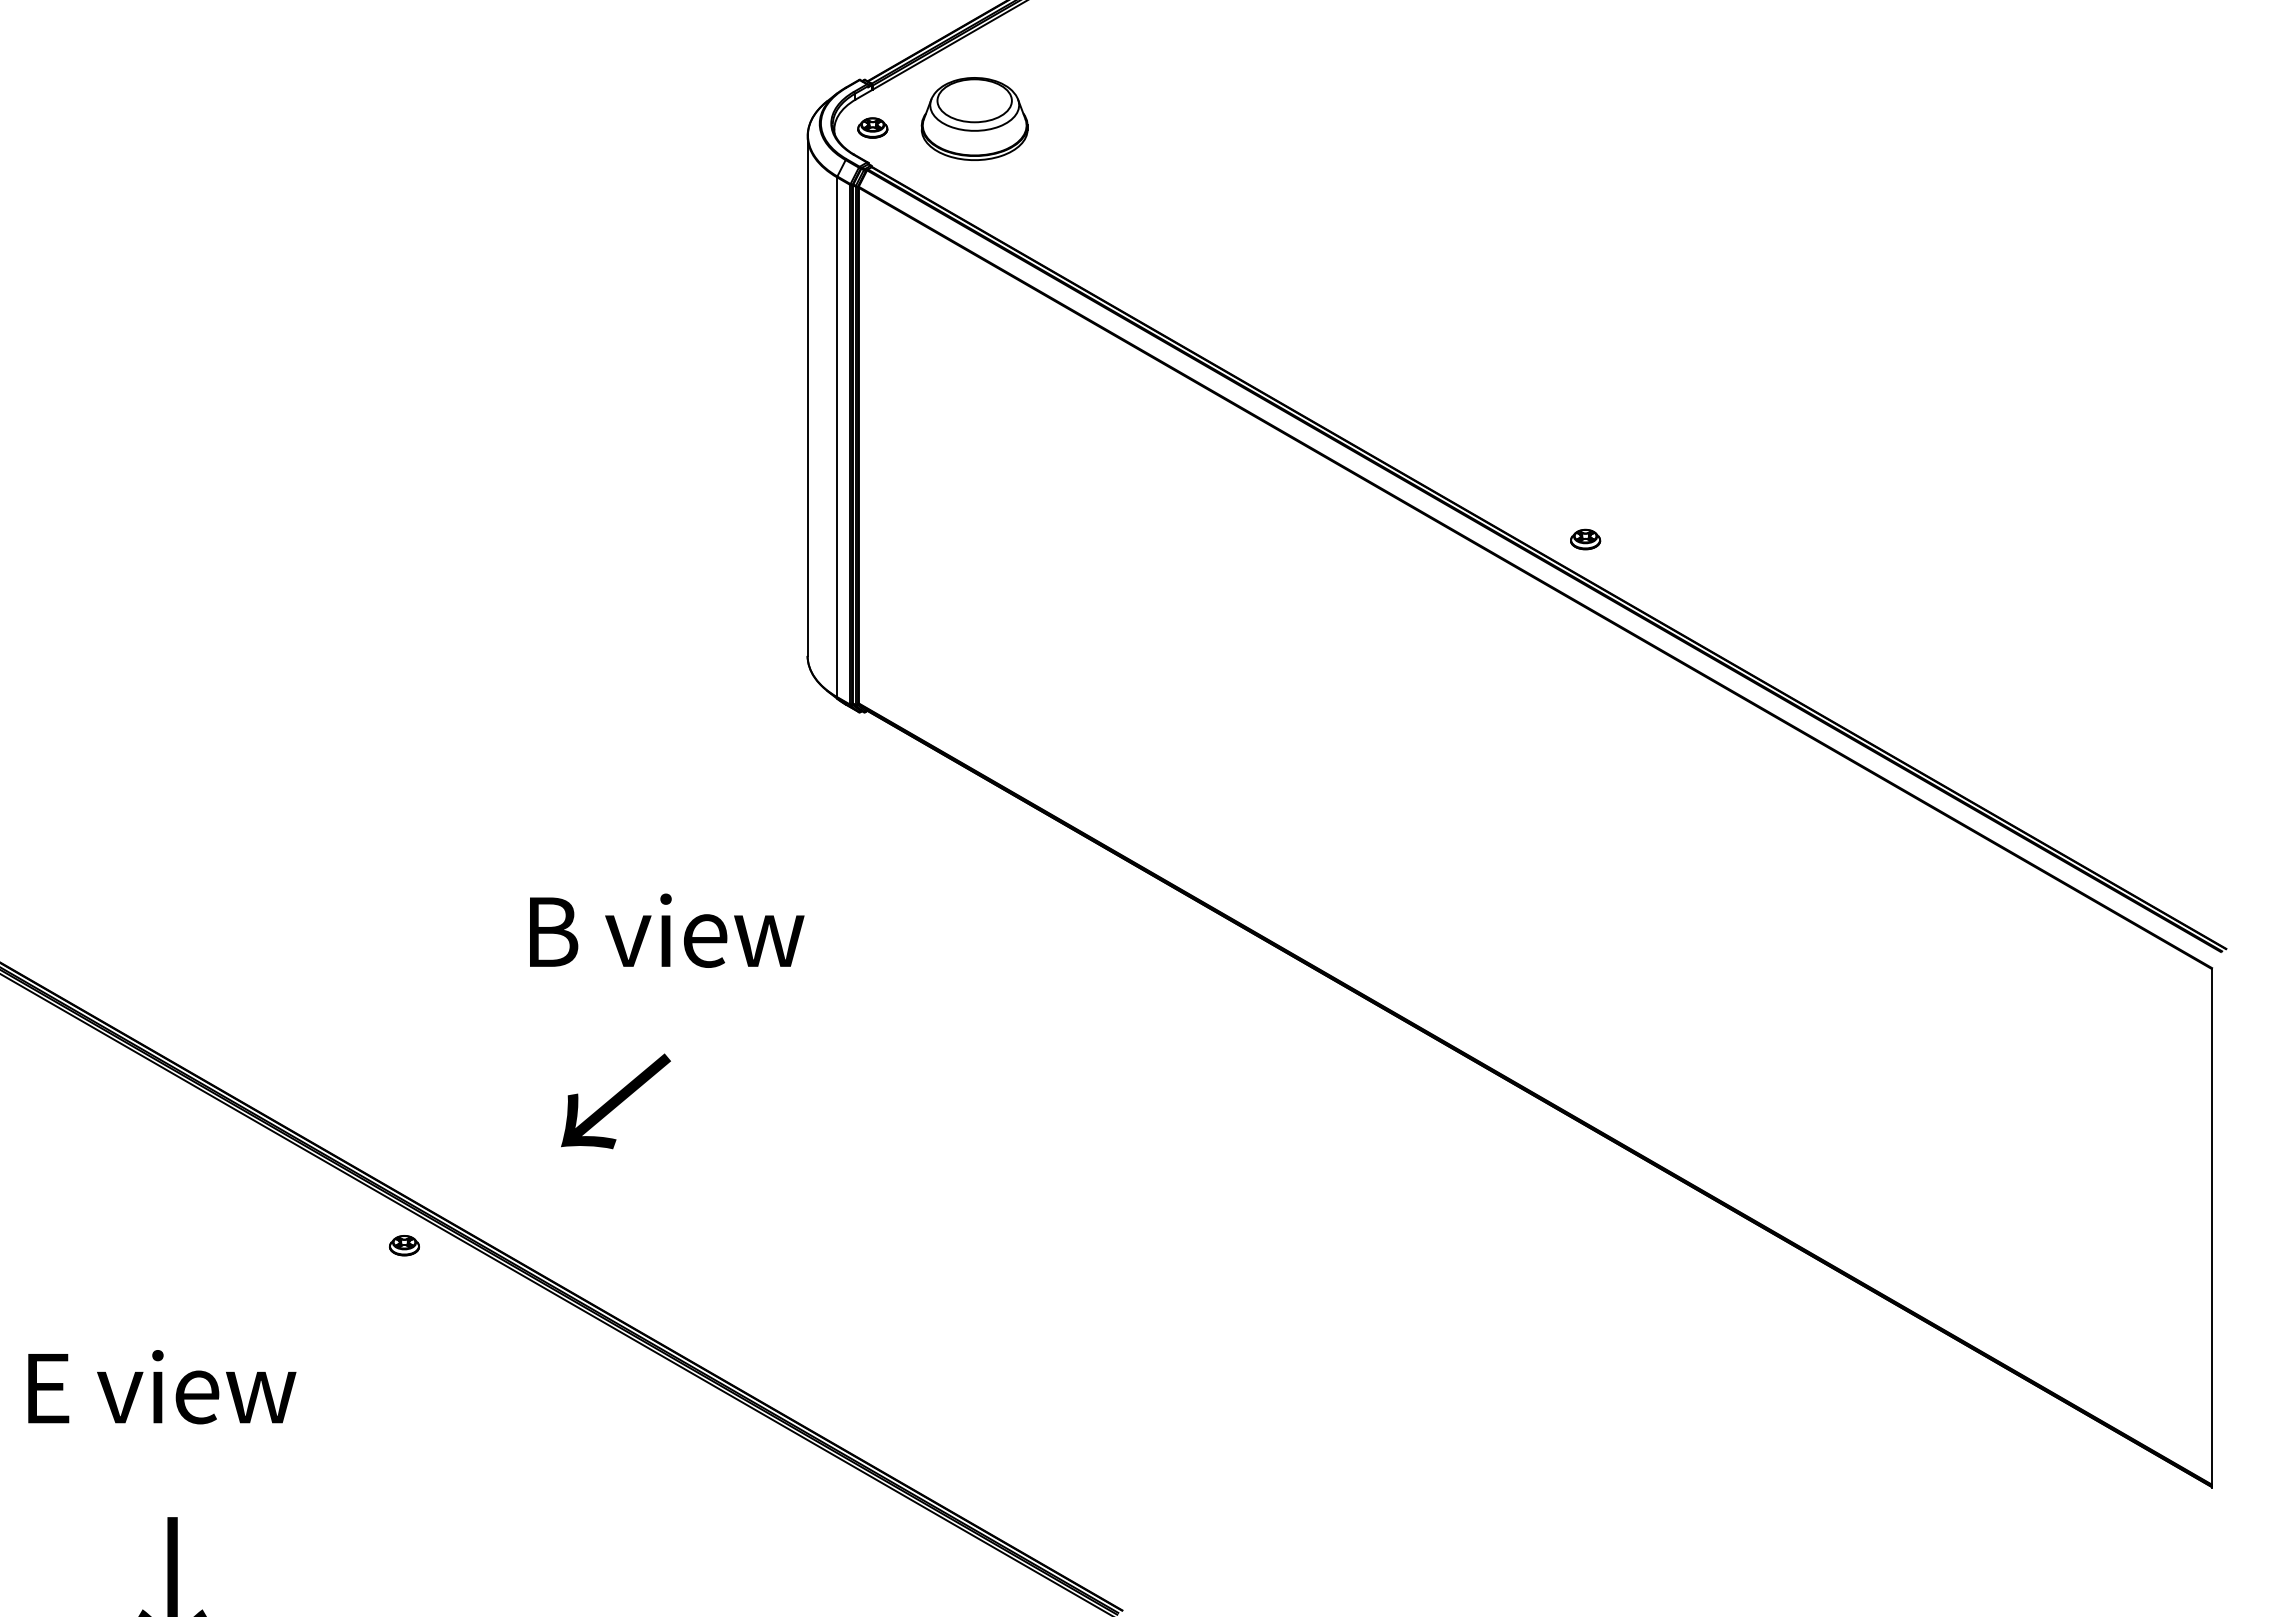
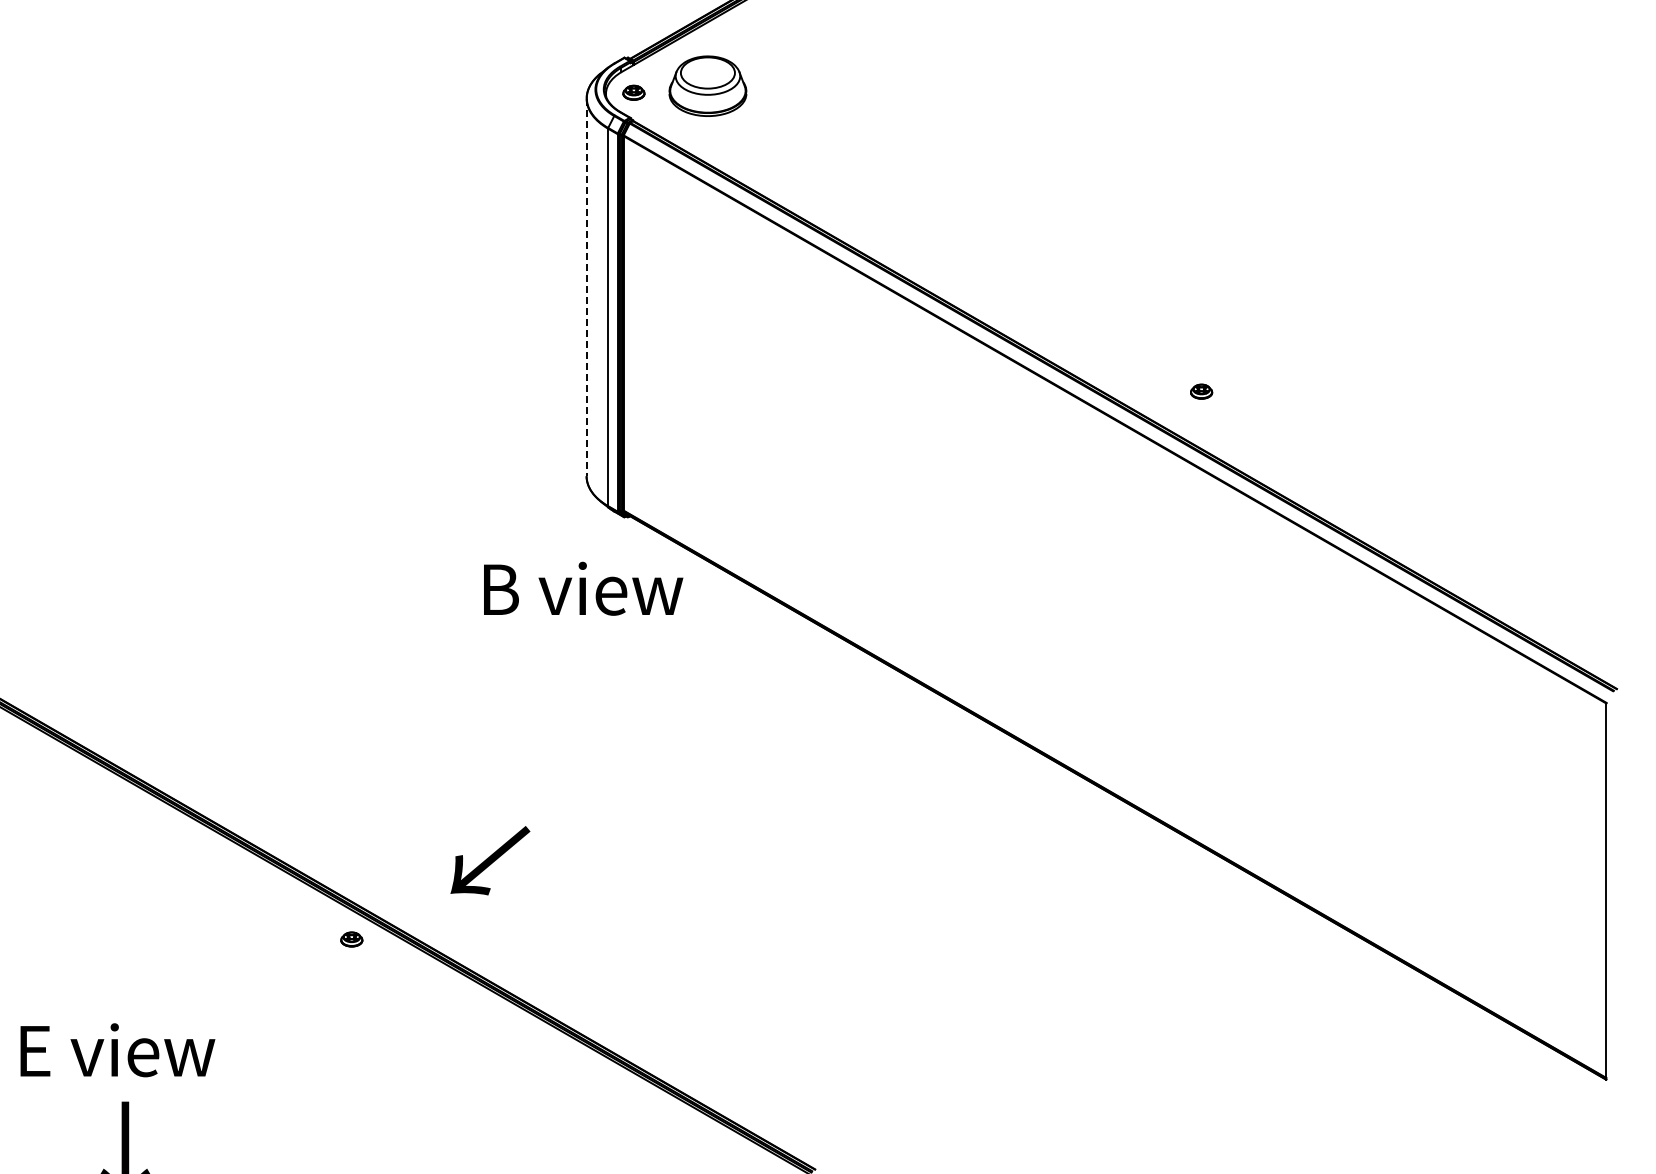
line: (807, 396) -> (586, 287), solid -> dashed
part: (1585, 539) -> (1201, 391), moved
text: (667, 930) -> (583, 588), moved
text: (616, 1101) -> (490, 860), moved
part: (404, 1245) -> (351, 939), moved
text: (161, 1387) -> (117, 1050), moved

